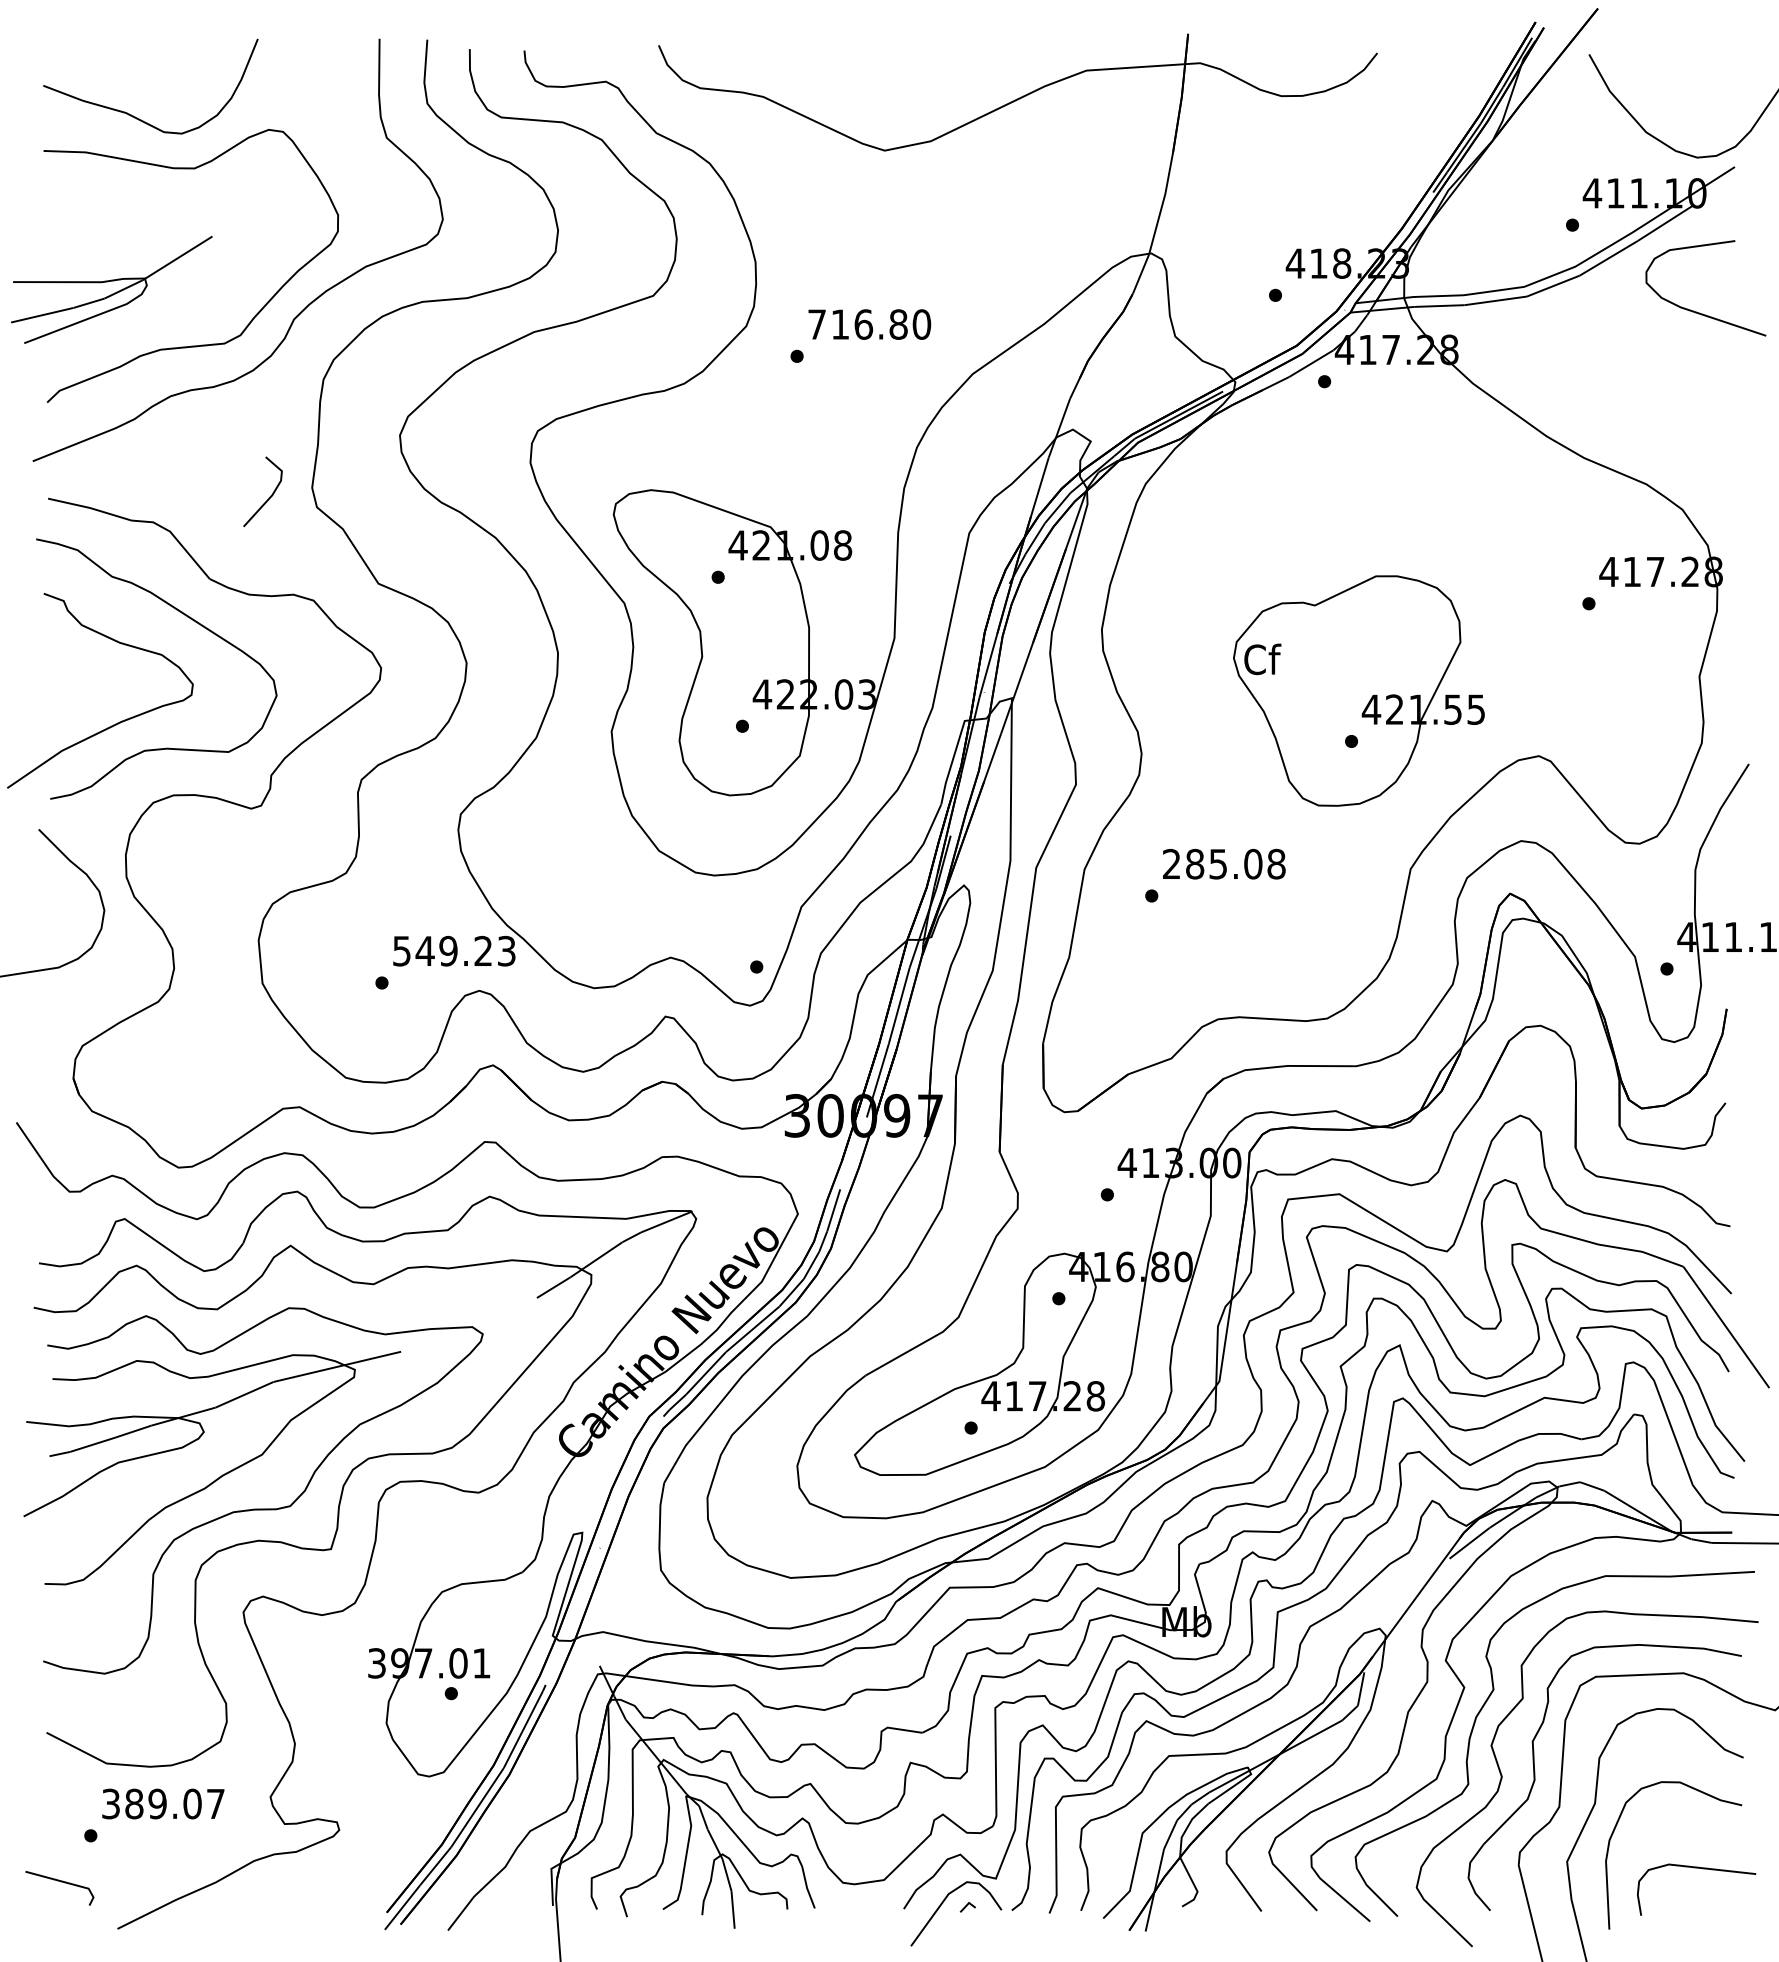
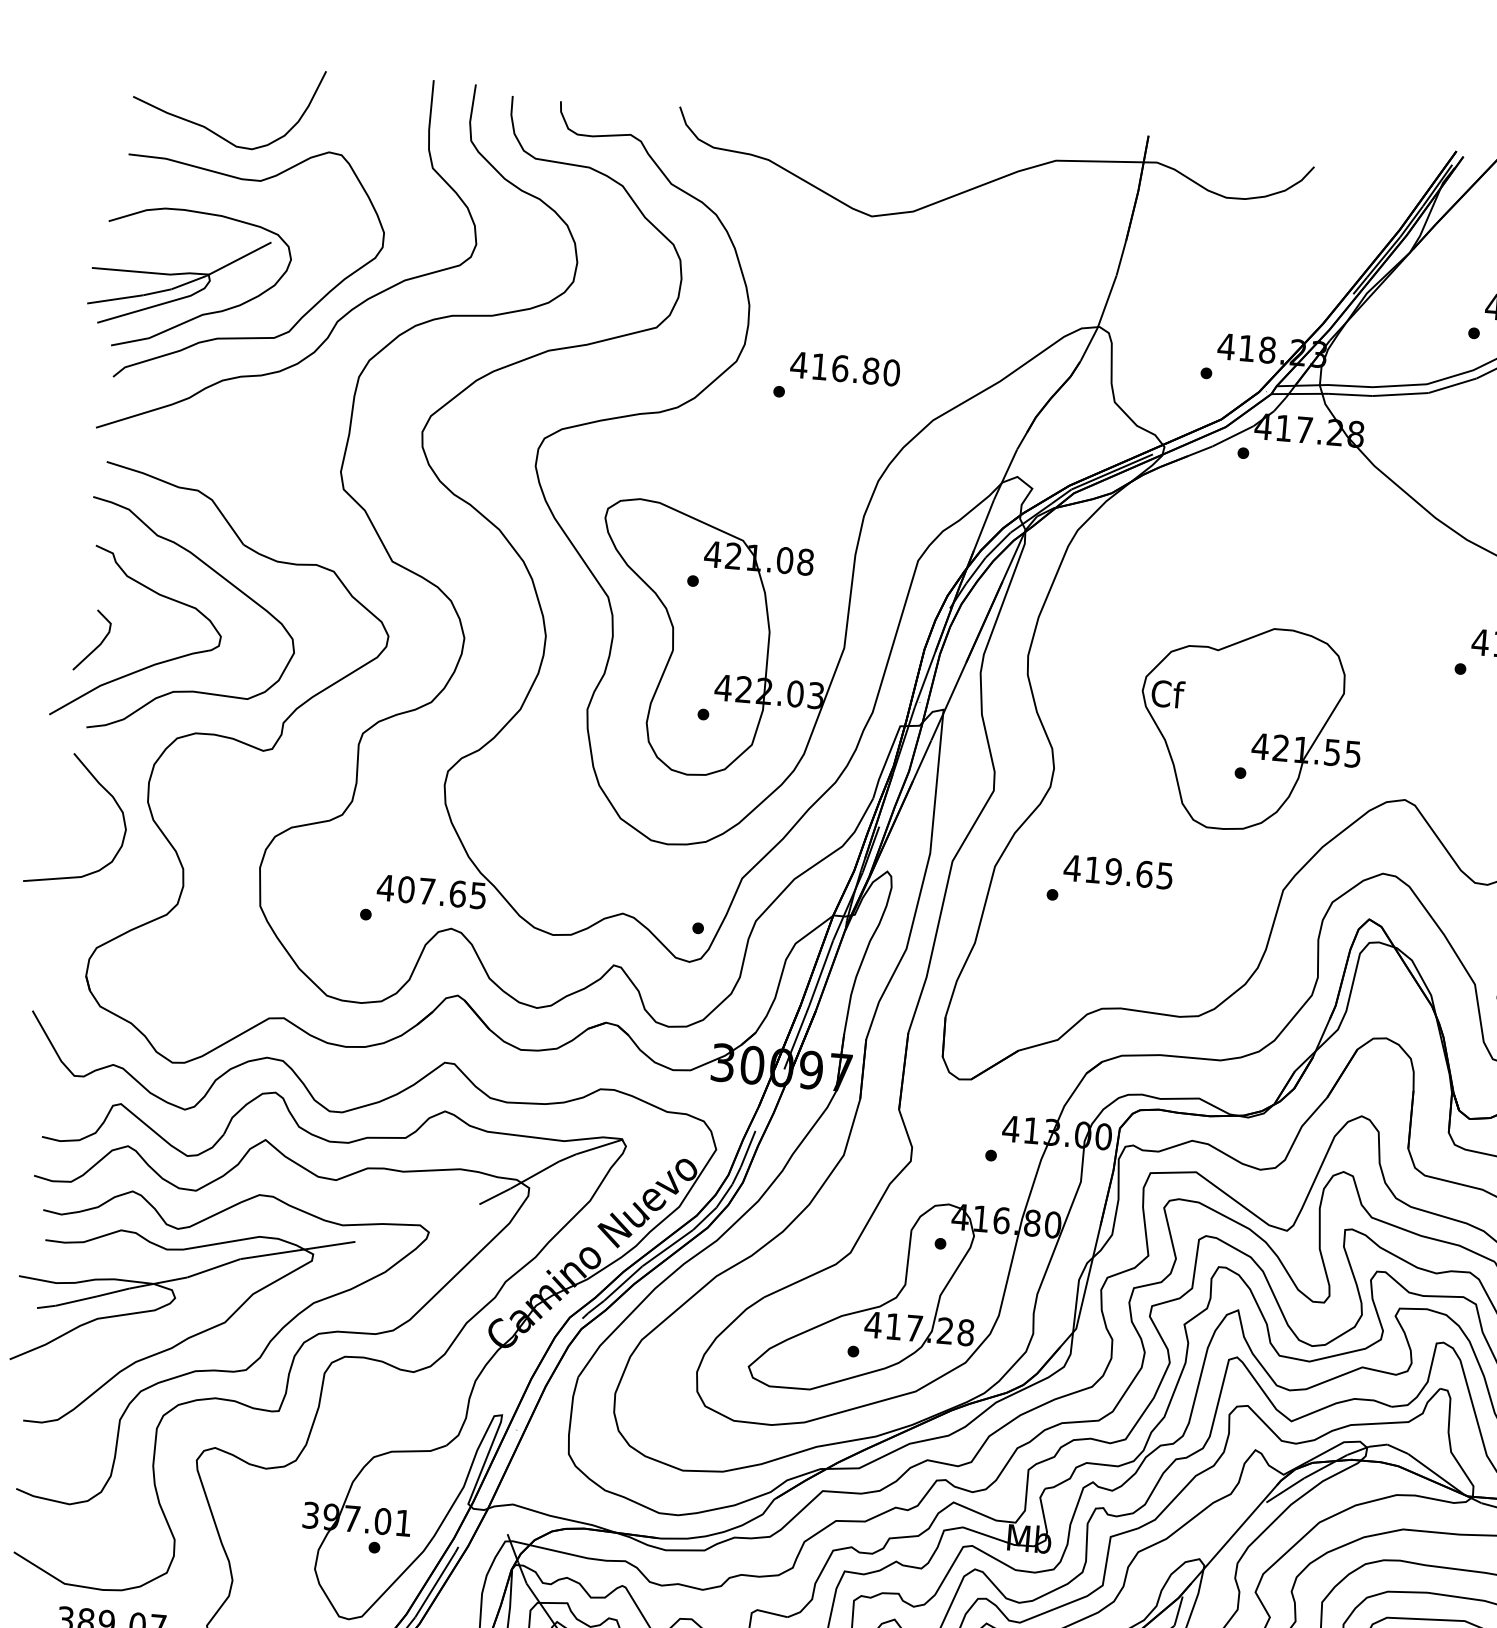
curve: (144, 322) -> (205, 313), added
text: (816, 324) -> (798, 365), 716.80 -> 416.80
line: (269, 496) -> (97, 645), moved
text: (1223, 863) -> (1118, 871), 285.08 -> 419.65
text: (453, 950) -> (431, 891), 549.23 -> 407.65

